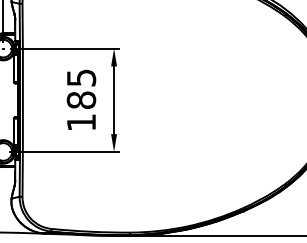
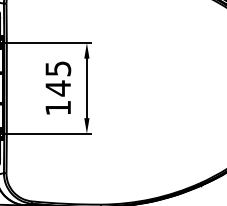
text: (81, 100) -> (58, 88), 185 -> 145

